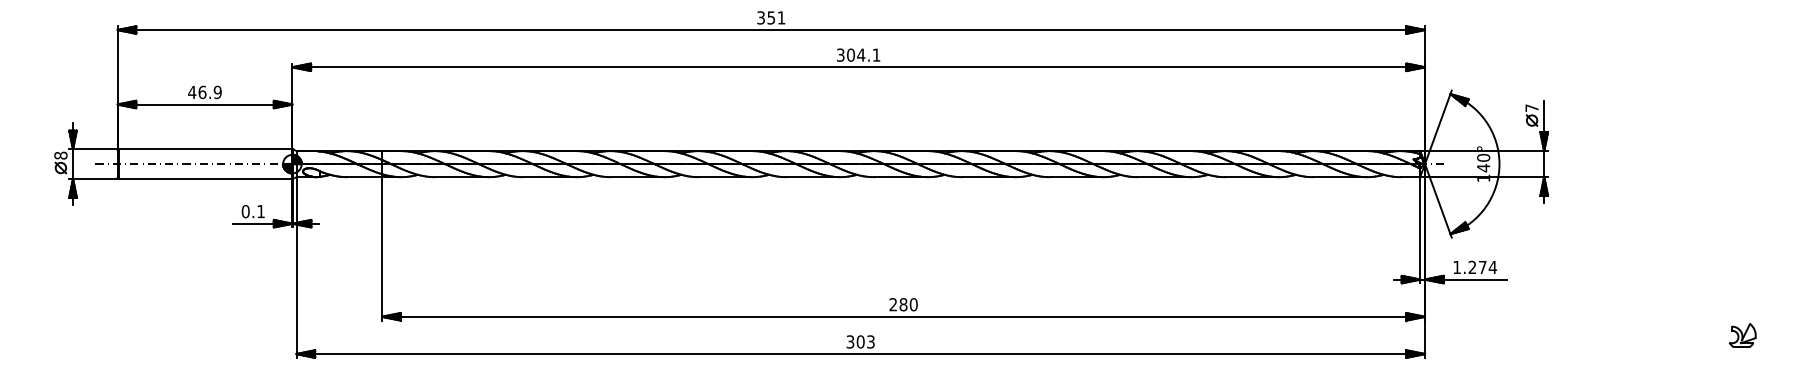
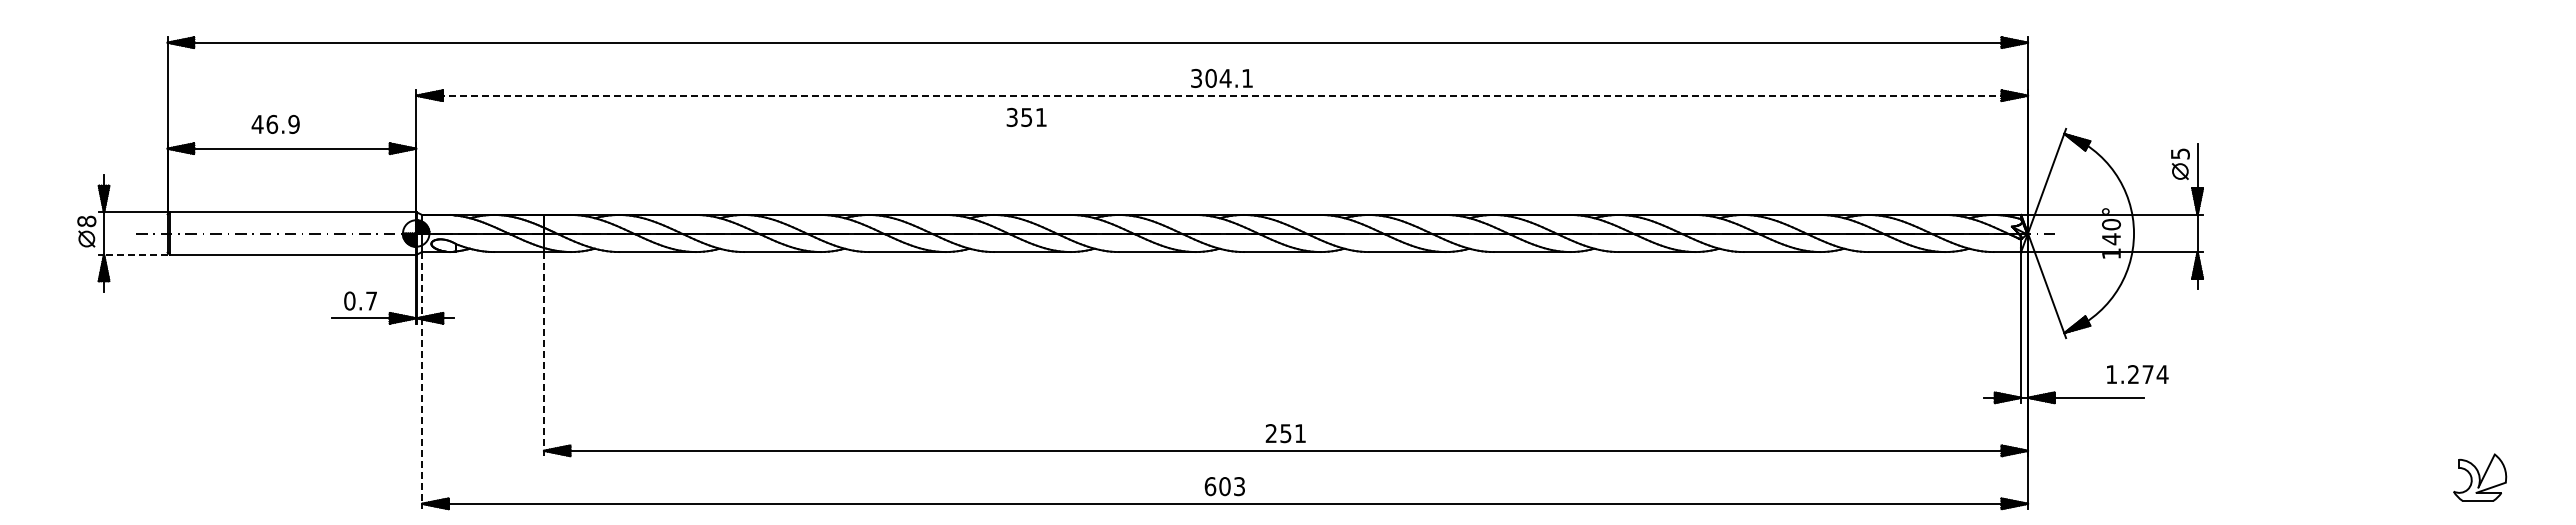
text: (771, 17) -> (1026, 116), moved
line: (858, 67) -> (1222, 95), solid -> dashed
text: (204, 92) -> (275, 124), moved
text: (1532, 107) -> (2180, 153), 7 -> 5
line: (95, 178) -> (135, 254), solid -> dashed
text: (260, 211) -> (371, 300), 0.1 -> 0.7
line: (381, 249) -> (543, 354), solid -> dashed
line: (296, 267) -> (422, 380), solid -> dashed
text: (1475, 267) -> (2137, 374), moved
text: (908, 304) -> (1293, 433), 280 -> 251
part: (1742, 335) -> (2479, 477), size x1.4
text: (850, 341) -> (1210, 486), 303 -> 603

